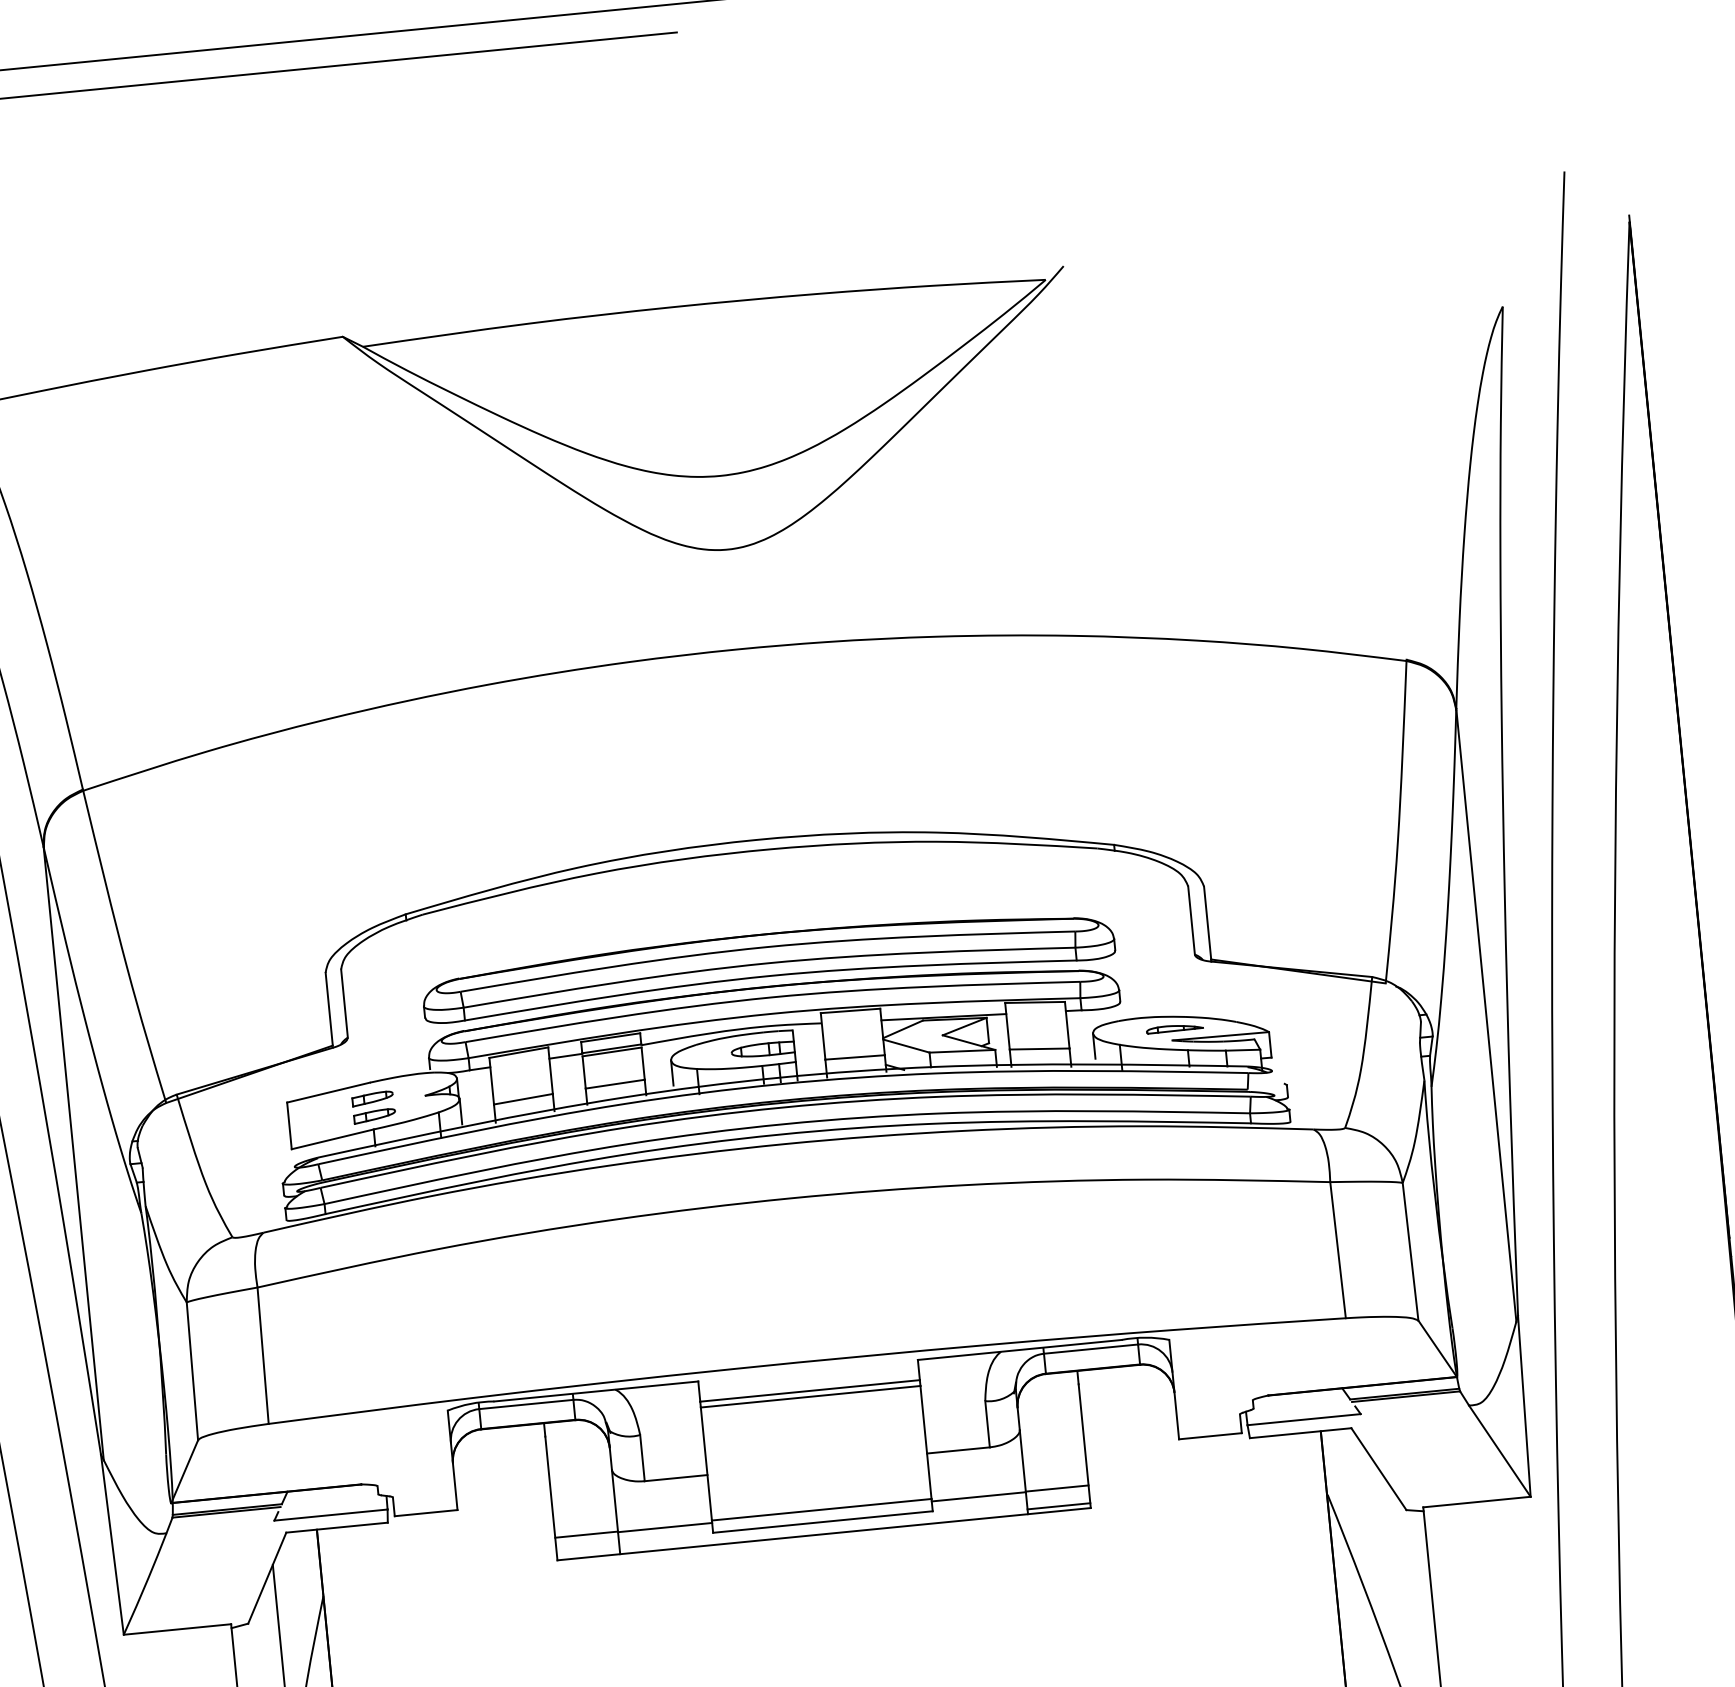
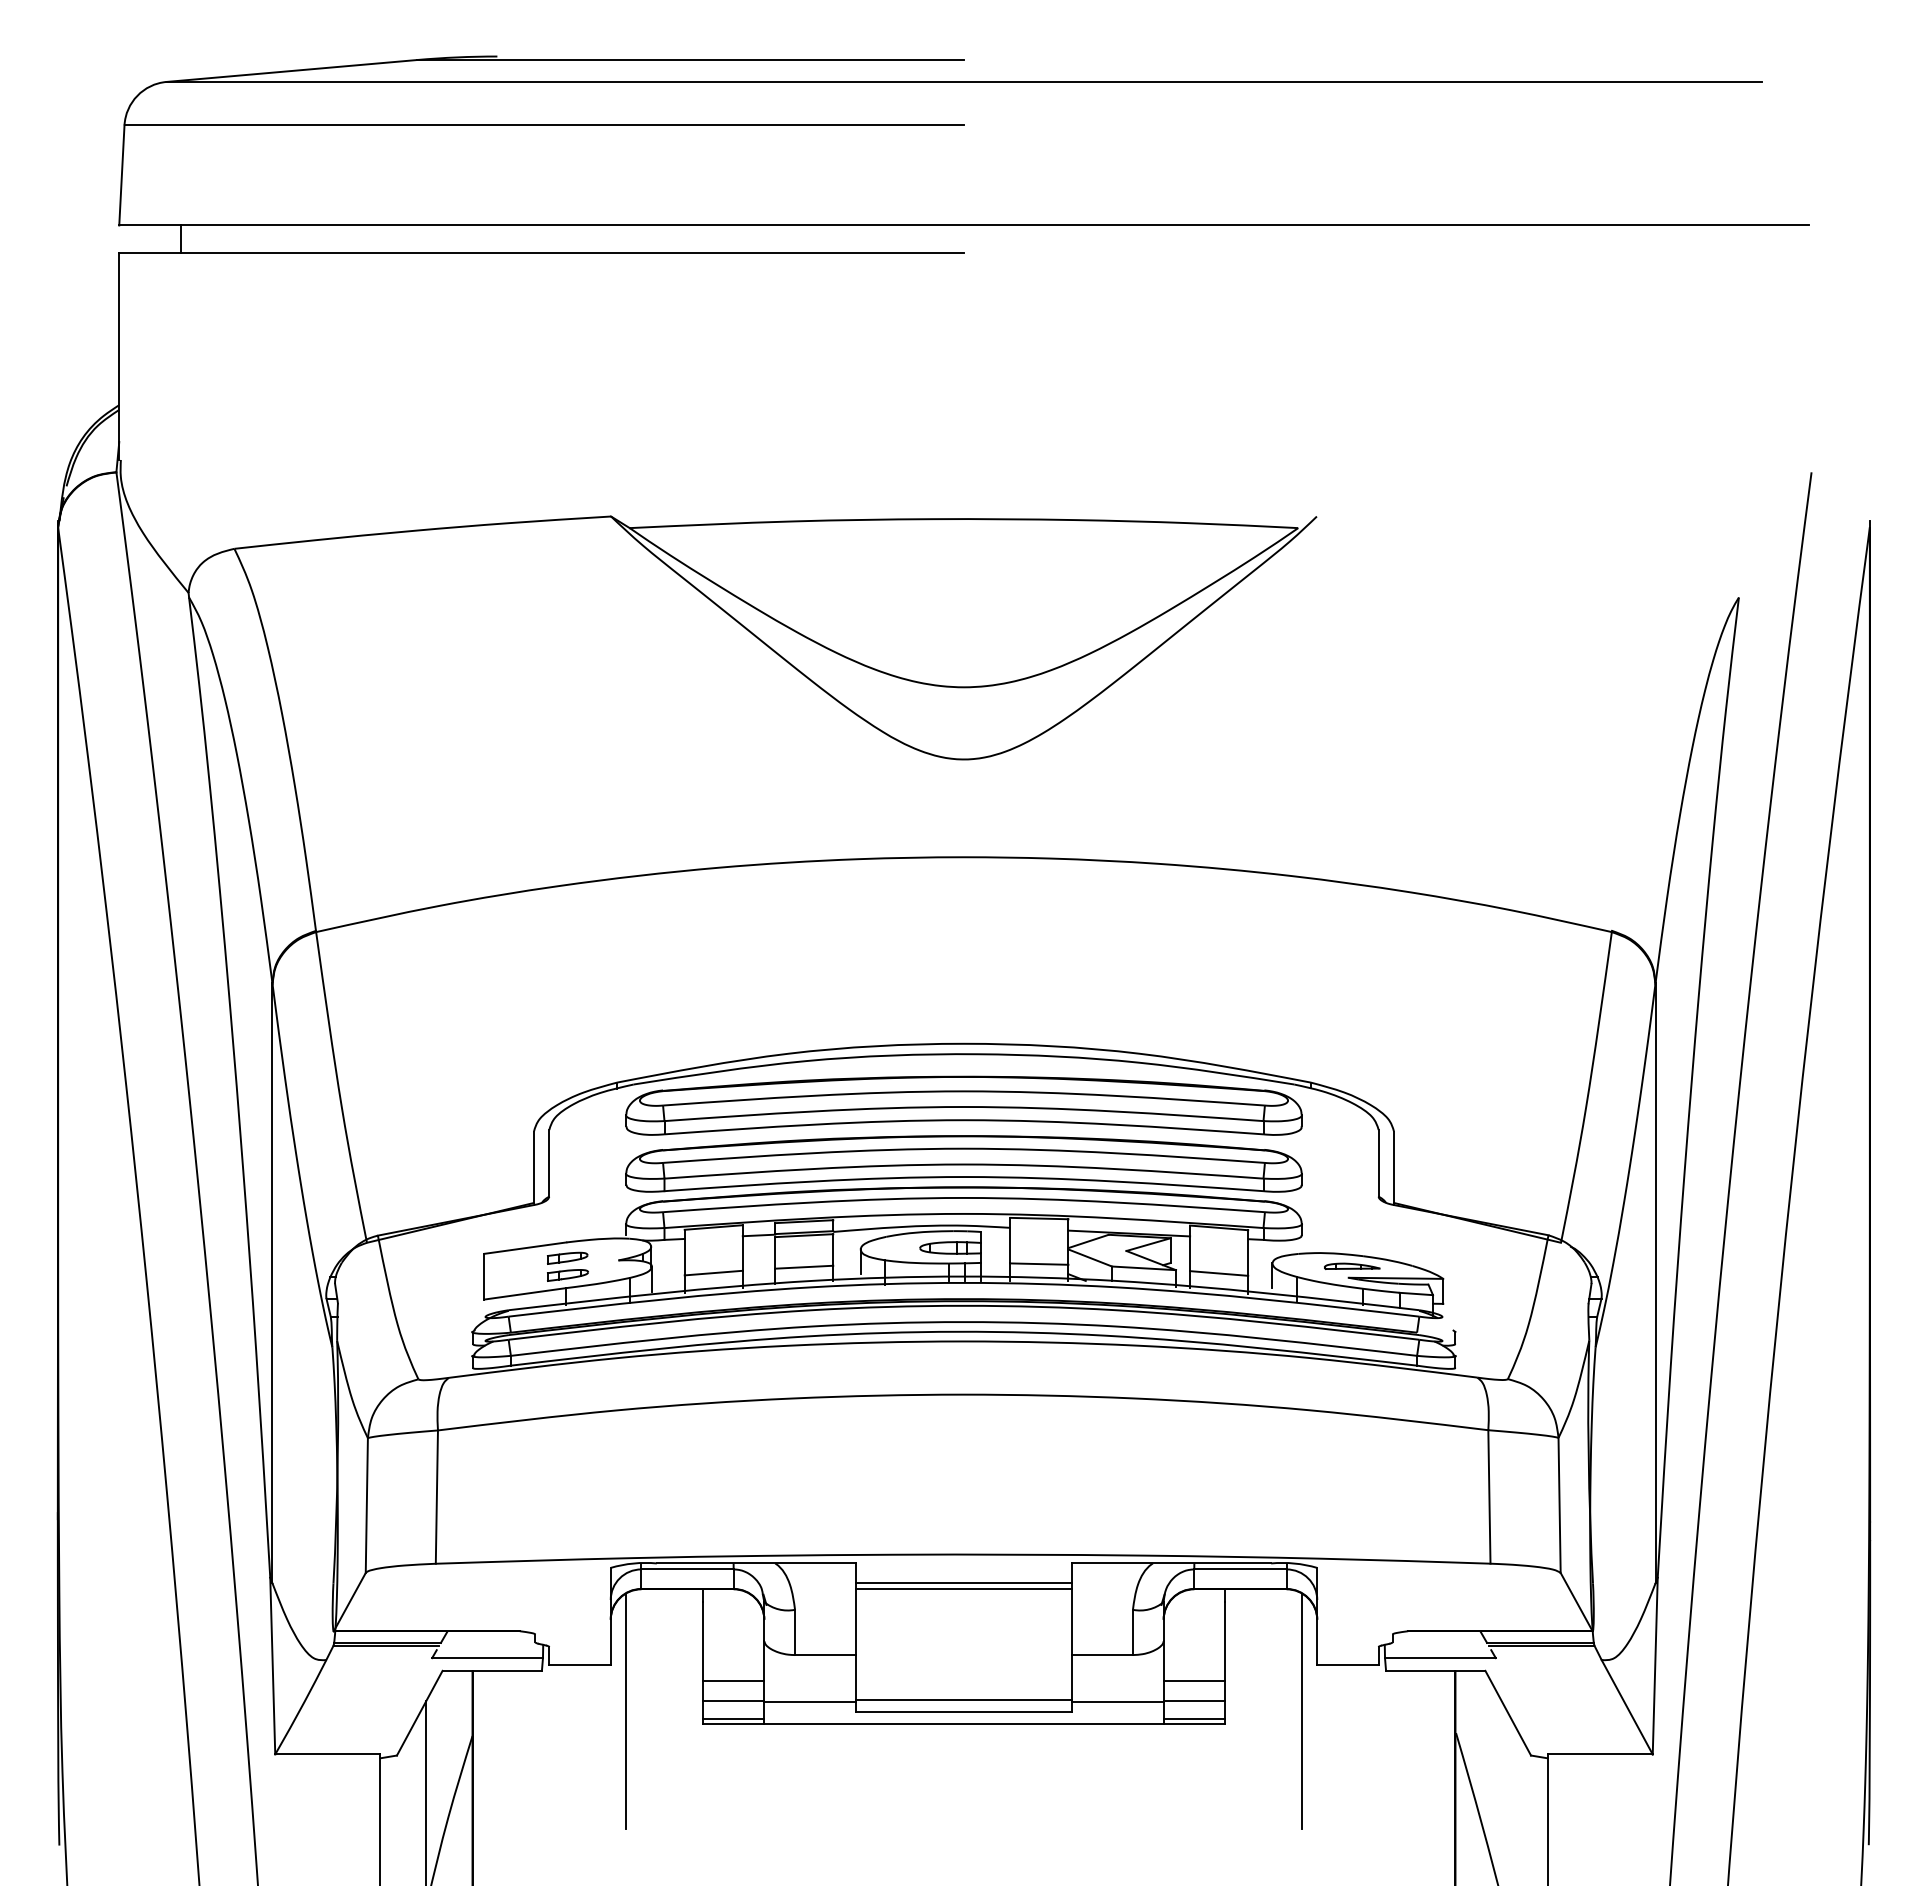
part: (761, 903) -> (963, 1105), added
line: (1055, 1467) -> (1194, 1680), added
line: (1167, 1488) -> (1301, 1711), added
line: (584, 1513) -> (733, 1680), added
line: (588, 1552) -> (733, 1718), added
line: (478, 1555) -> (626, 1711), added

